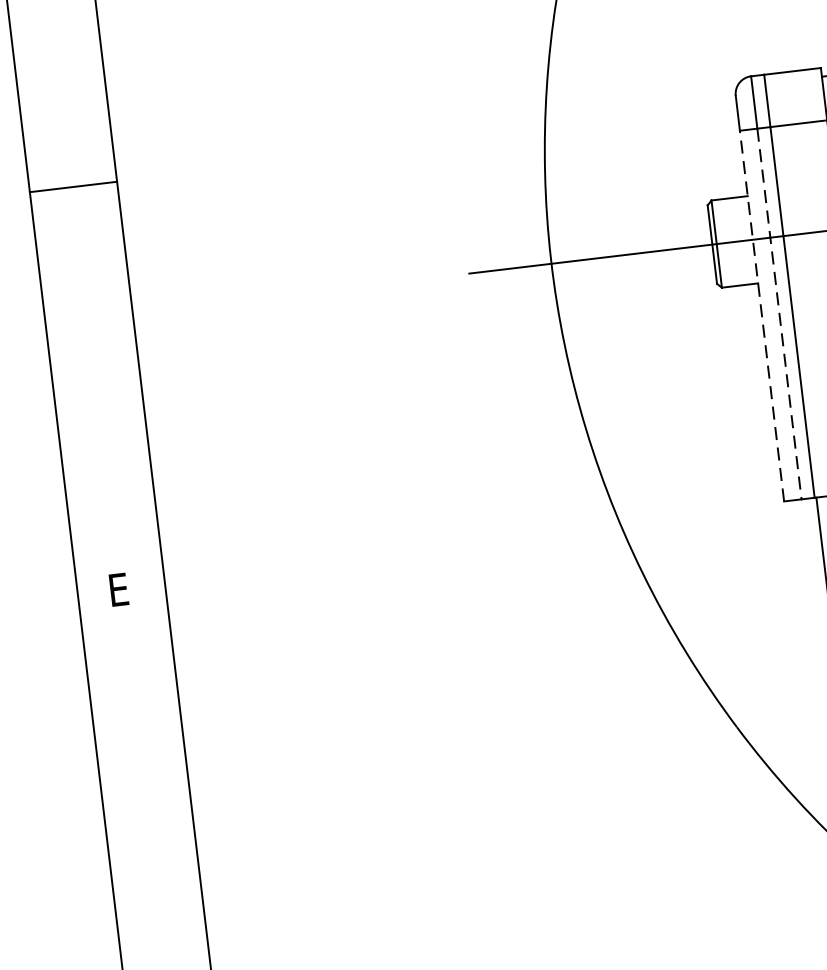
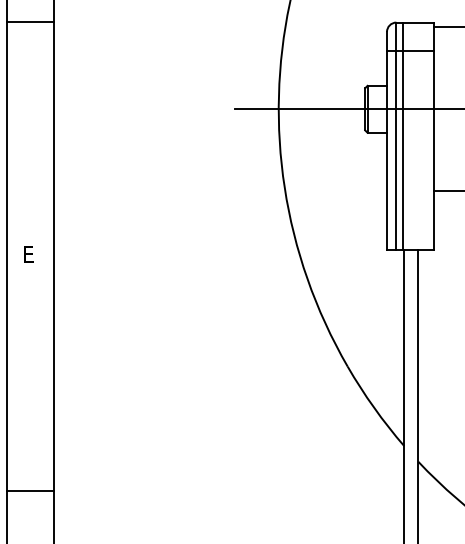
line: (72, 187) -> (29, 22), moved
line: (779, 314) -> (396, 150), dashed -> solid
line: (762, 316) -> (387, 150), dashed -> solid

